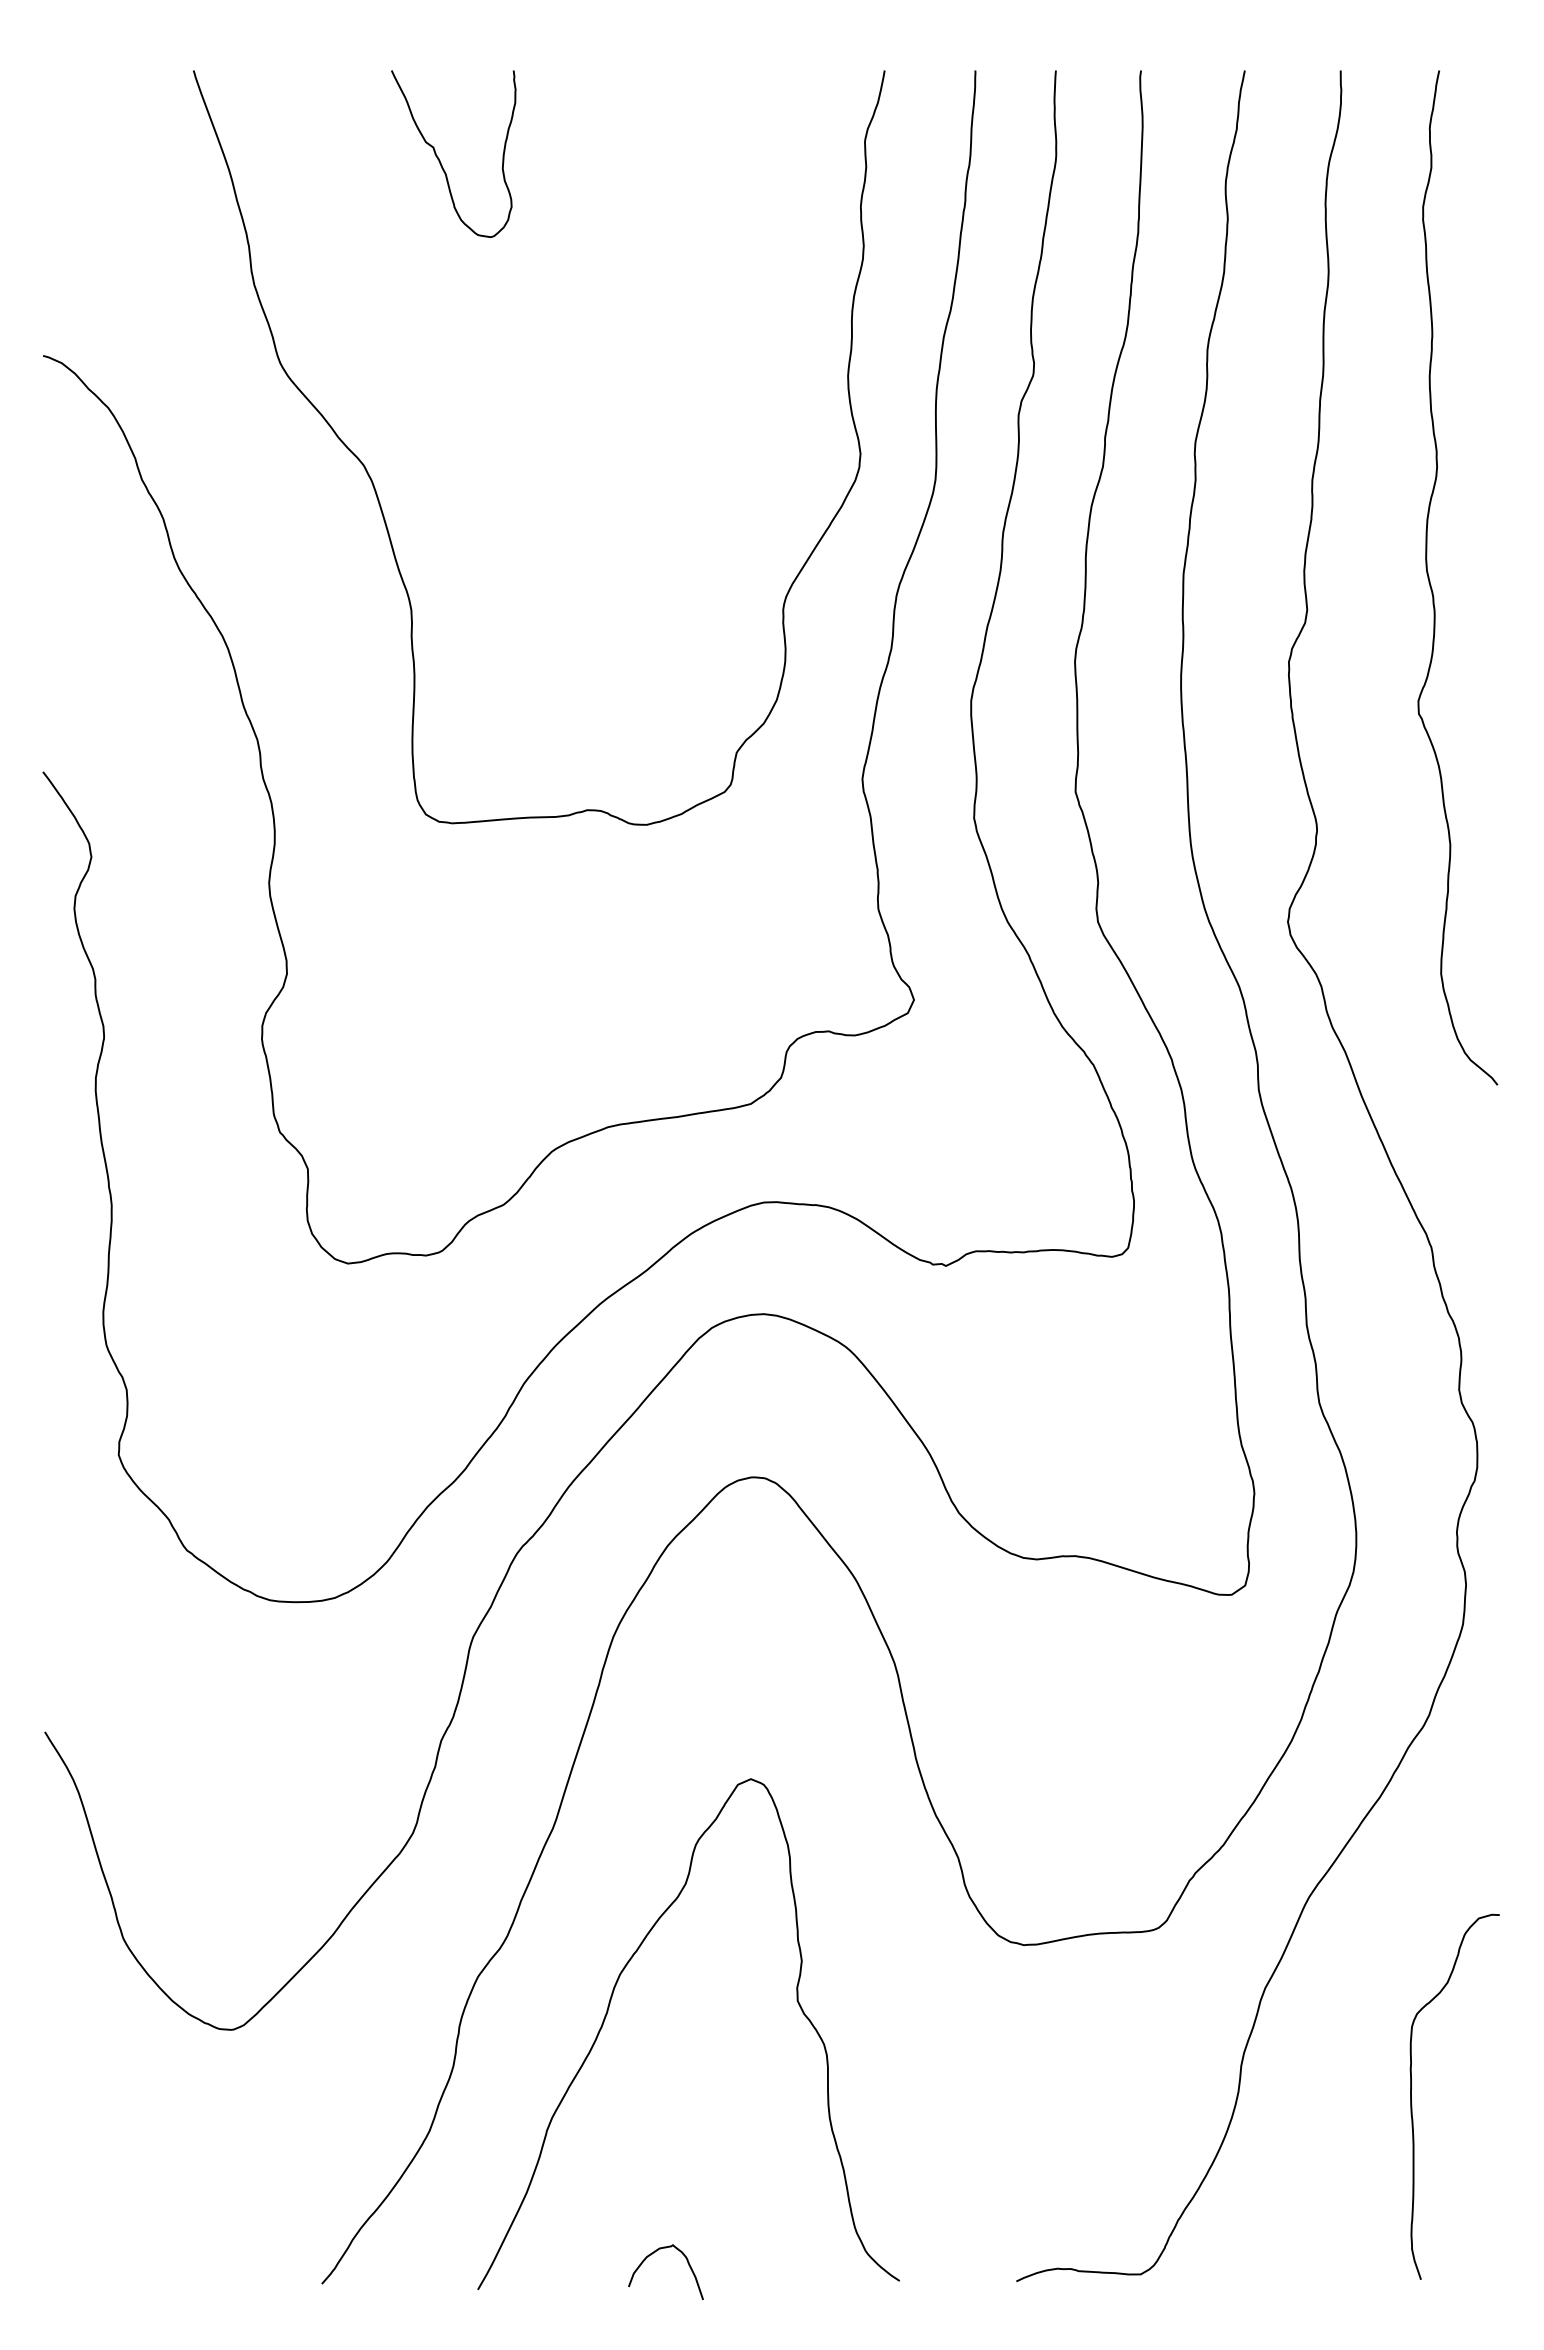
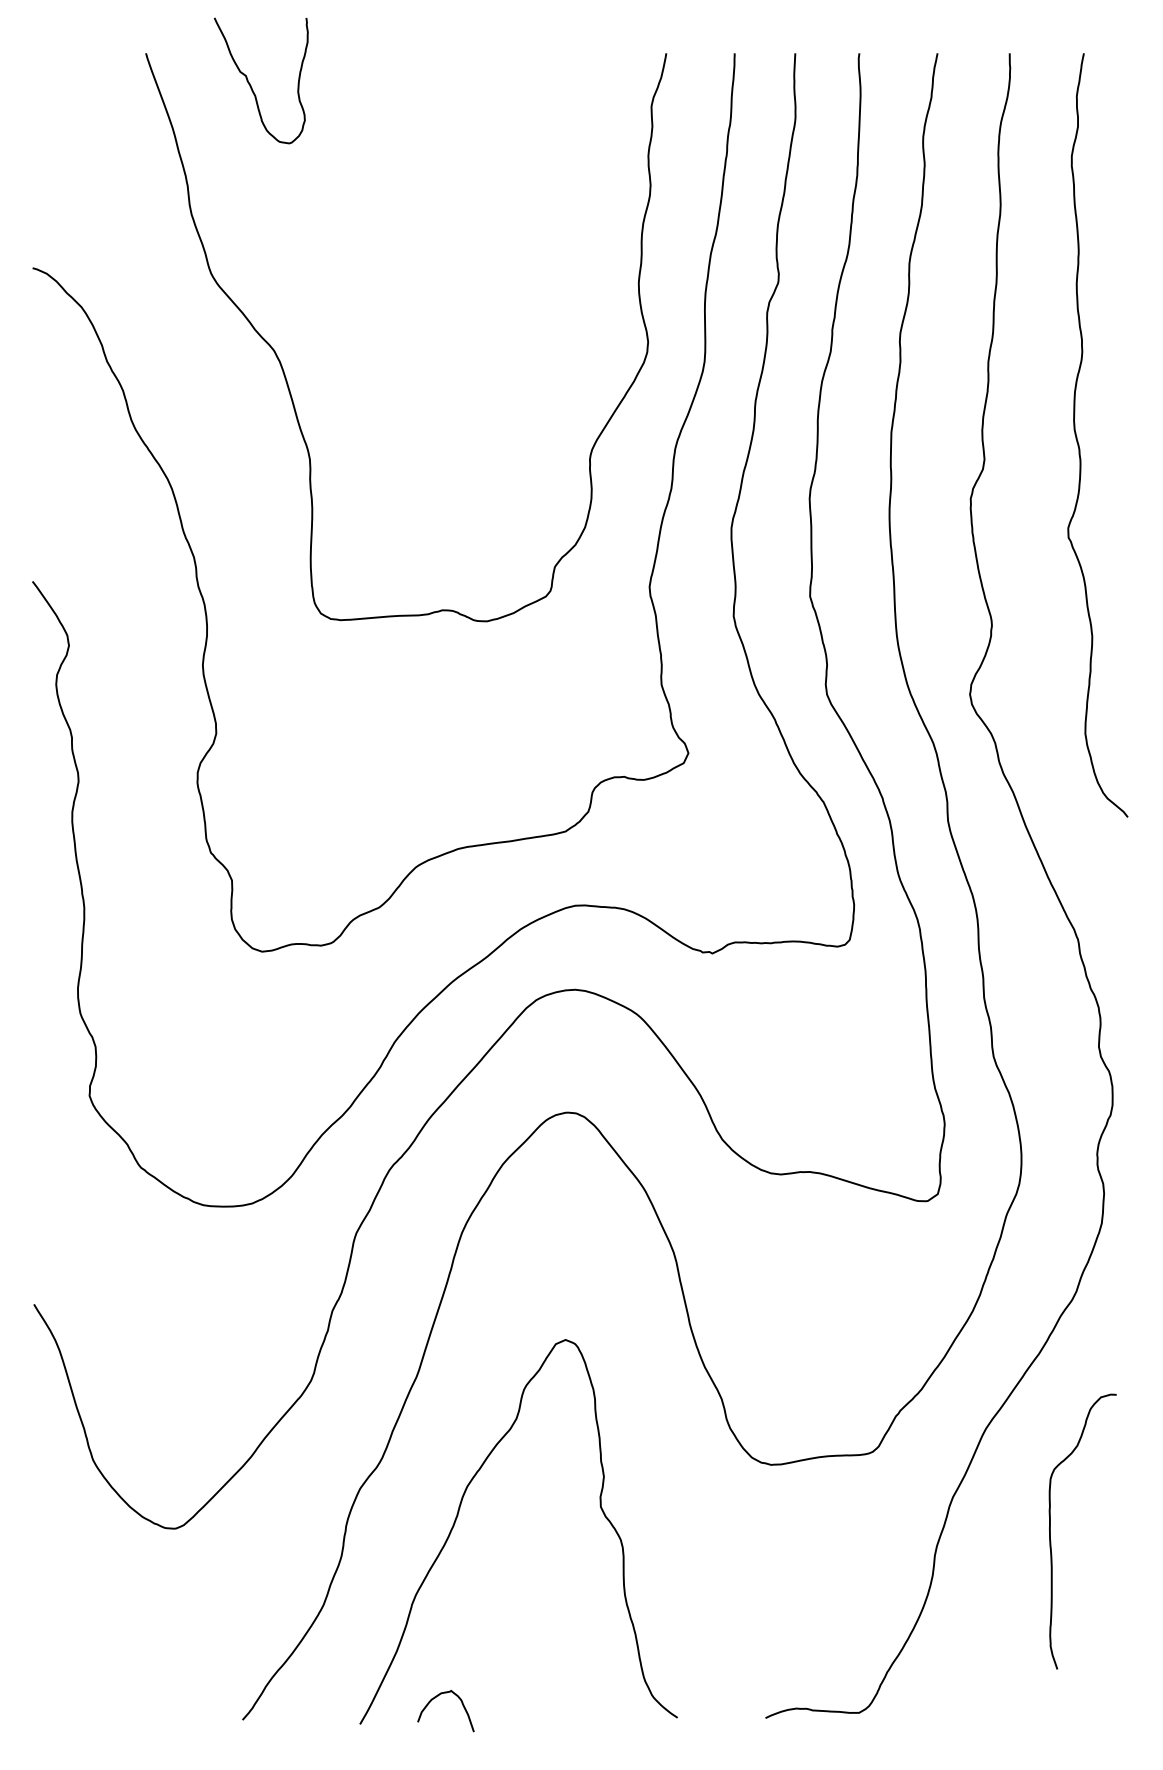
curve: (440, 160) -> (251, 85), moved
curve: (1412, 2103) -> (1050, 1536), moved
curve: (654, 2253) -> (437, 1697), moved

